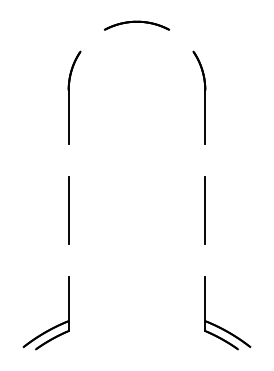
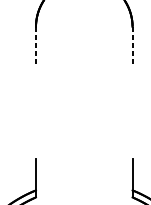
line: (68, 116) -> (35, 45), solid -> dashed
line: (205, 116) -> (132, 45), solid -> dashed
line: (68, 210) -> (35, 112), removed
line: (205, 210) -> (132, 112), removed

